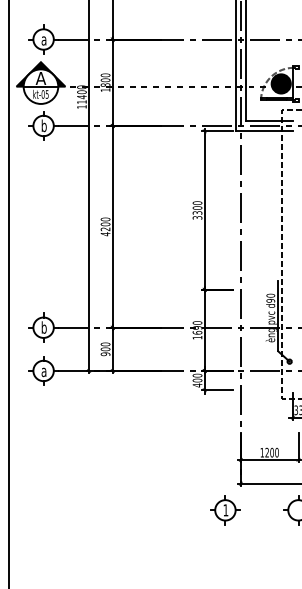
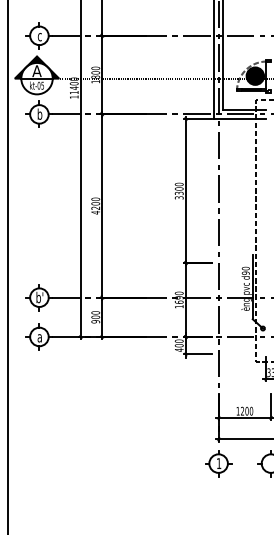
text: (43, 41) -> (39, 37), a -> c
text: (43, 327) -> (39, 297), b -> b'
part: (225, 510) -> (218, 463), moved

